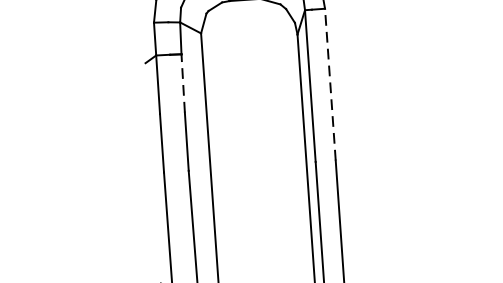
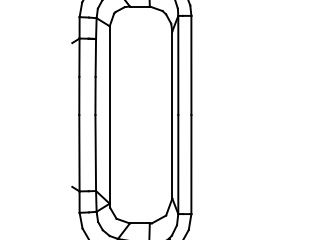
line: (182, 82) -> (95, 57), dashed -> solid
line: (330, 84) -> (191, 65), dashed -> solid

